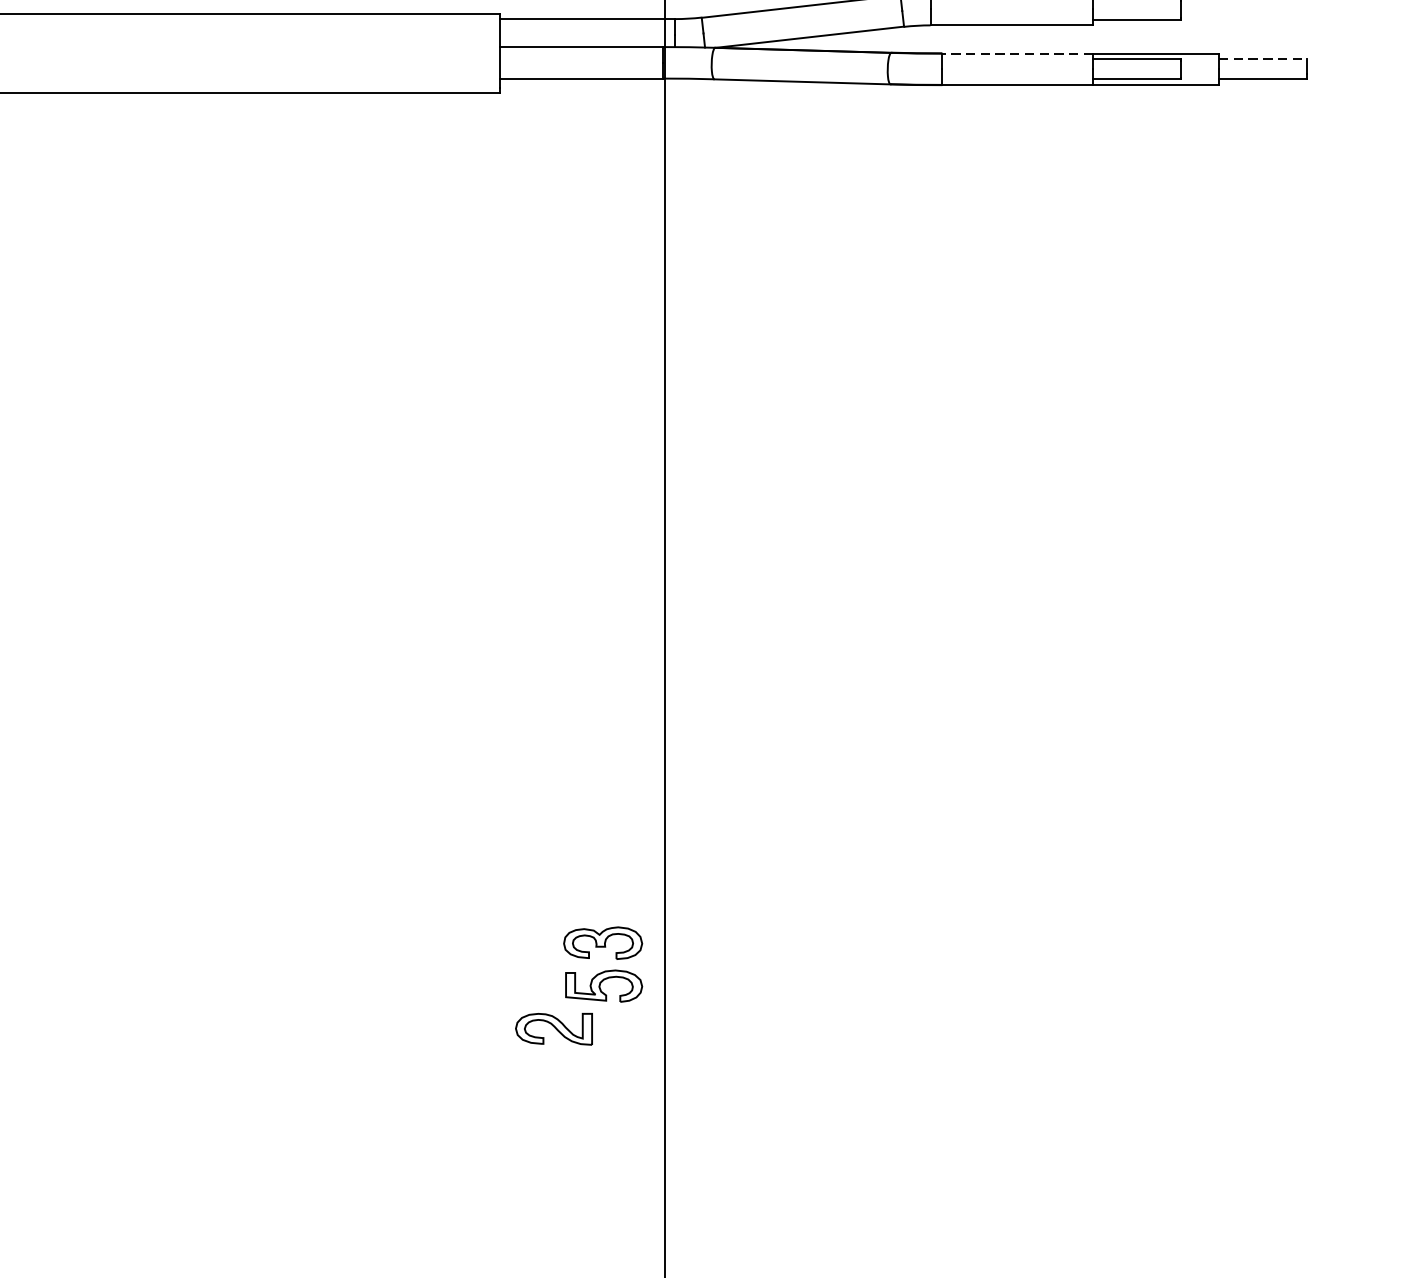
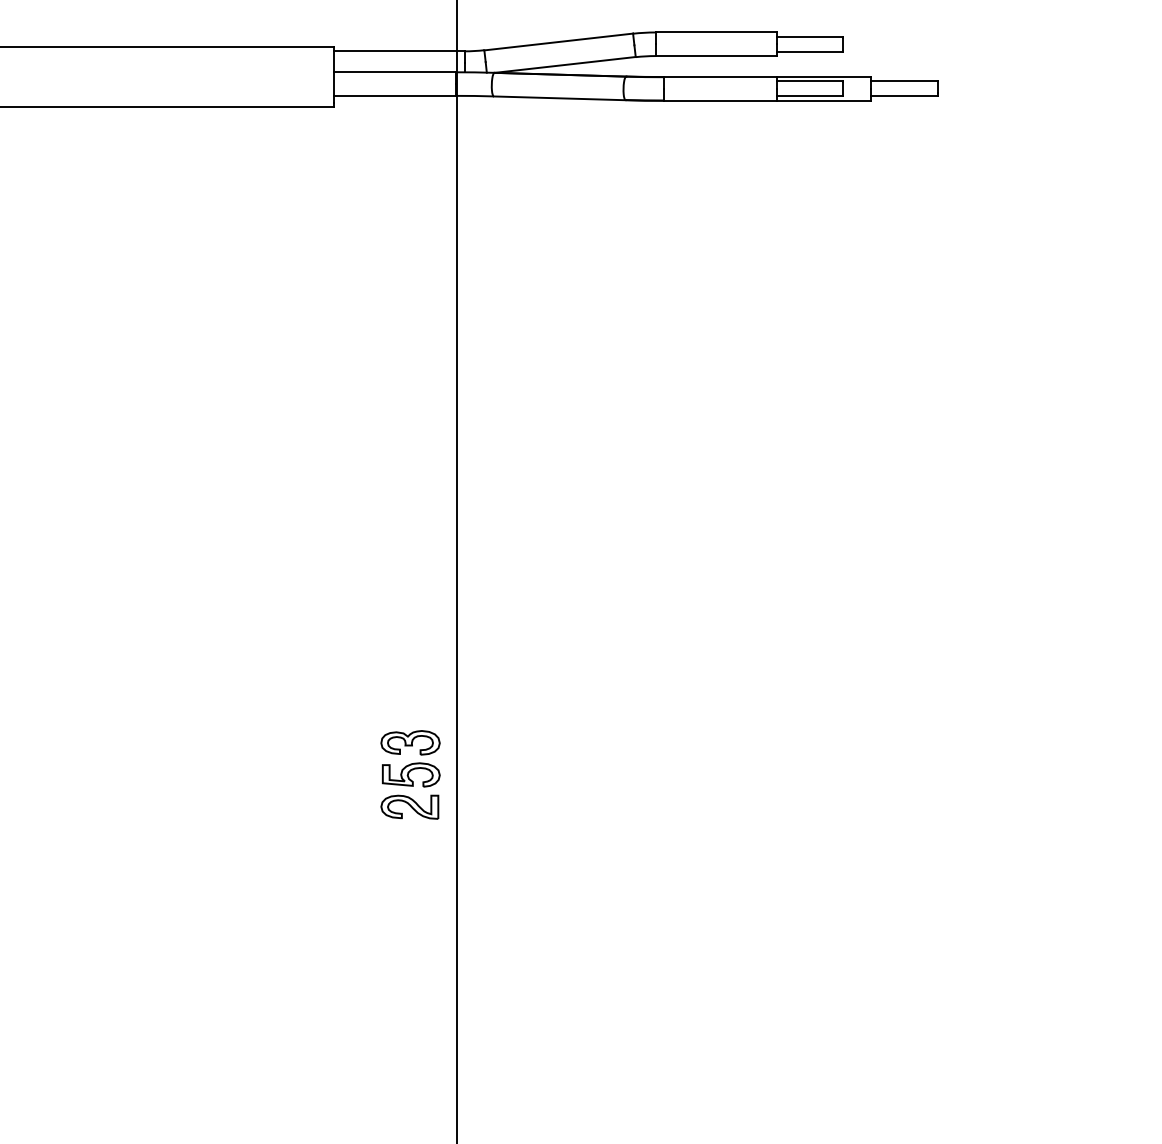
line: (1017, 54) -> (720, 77), dashed -> solid
line: (1263, 59) -> (904, 81), dashed -> solid
part: (553, 1028) -> (409, 806), moved

